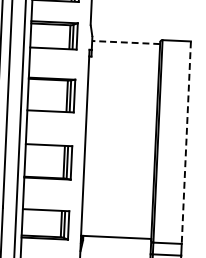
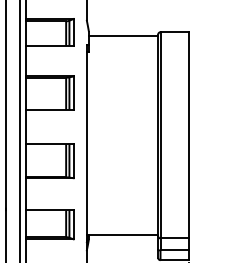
line: (126, 42) -> (123, 36), dashed -> solid
line: (186, 142) -> (189, 135), dashed -> solid

